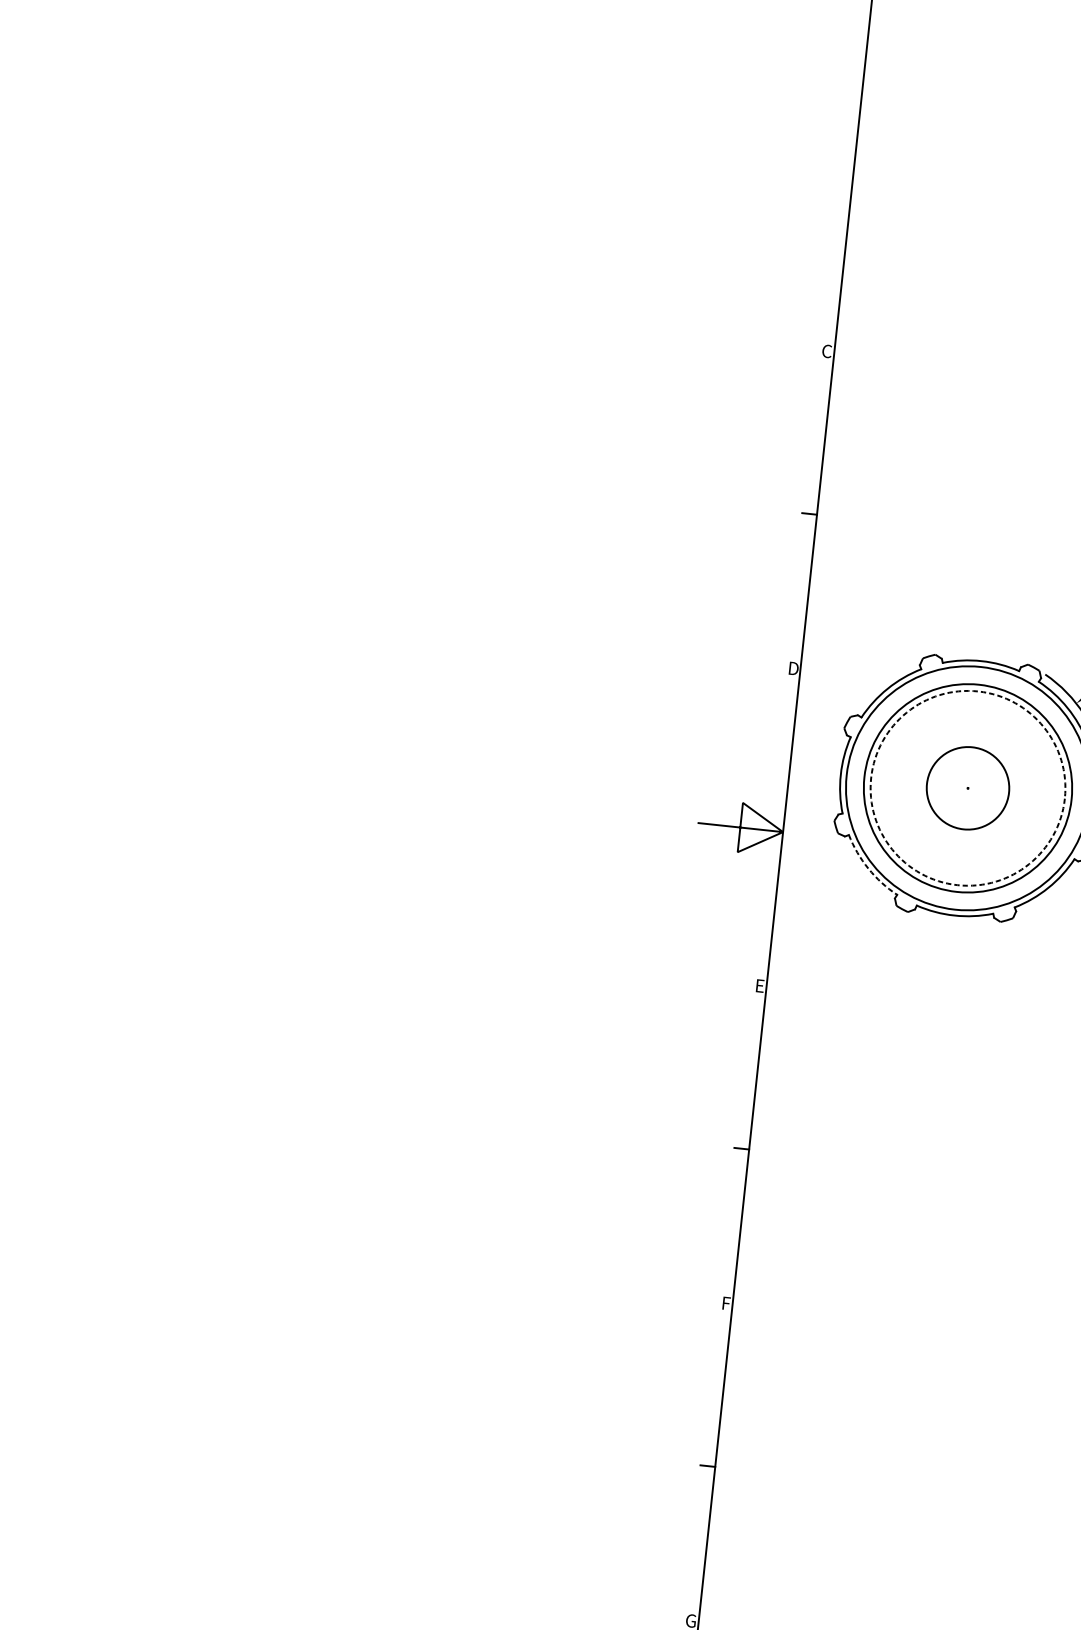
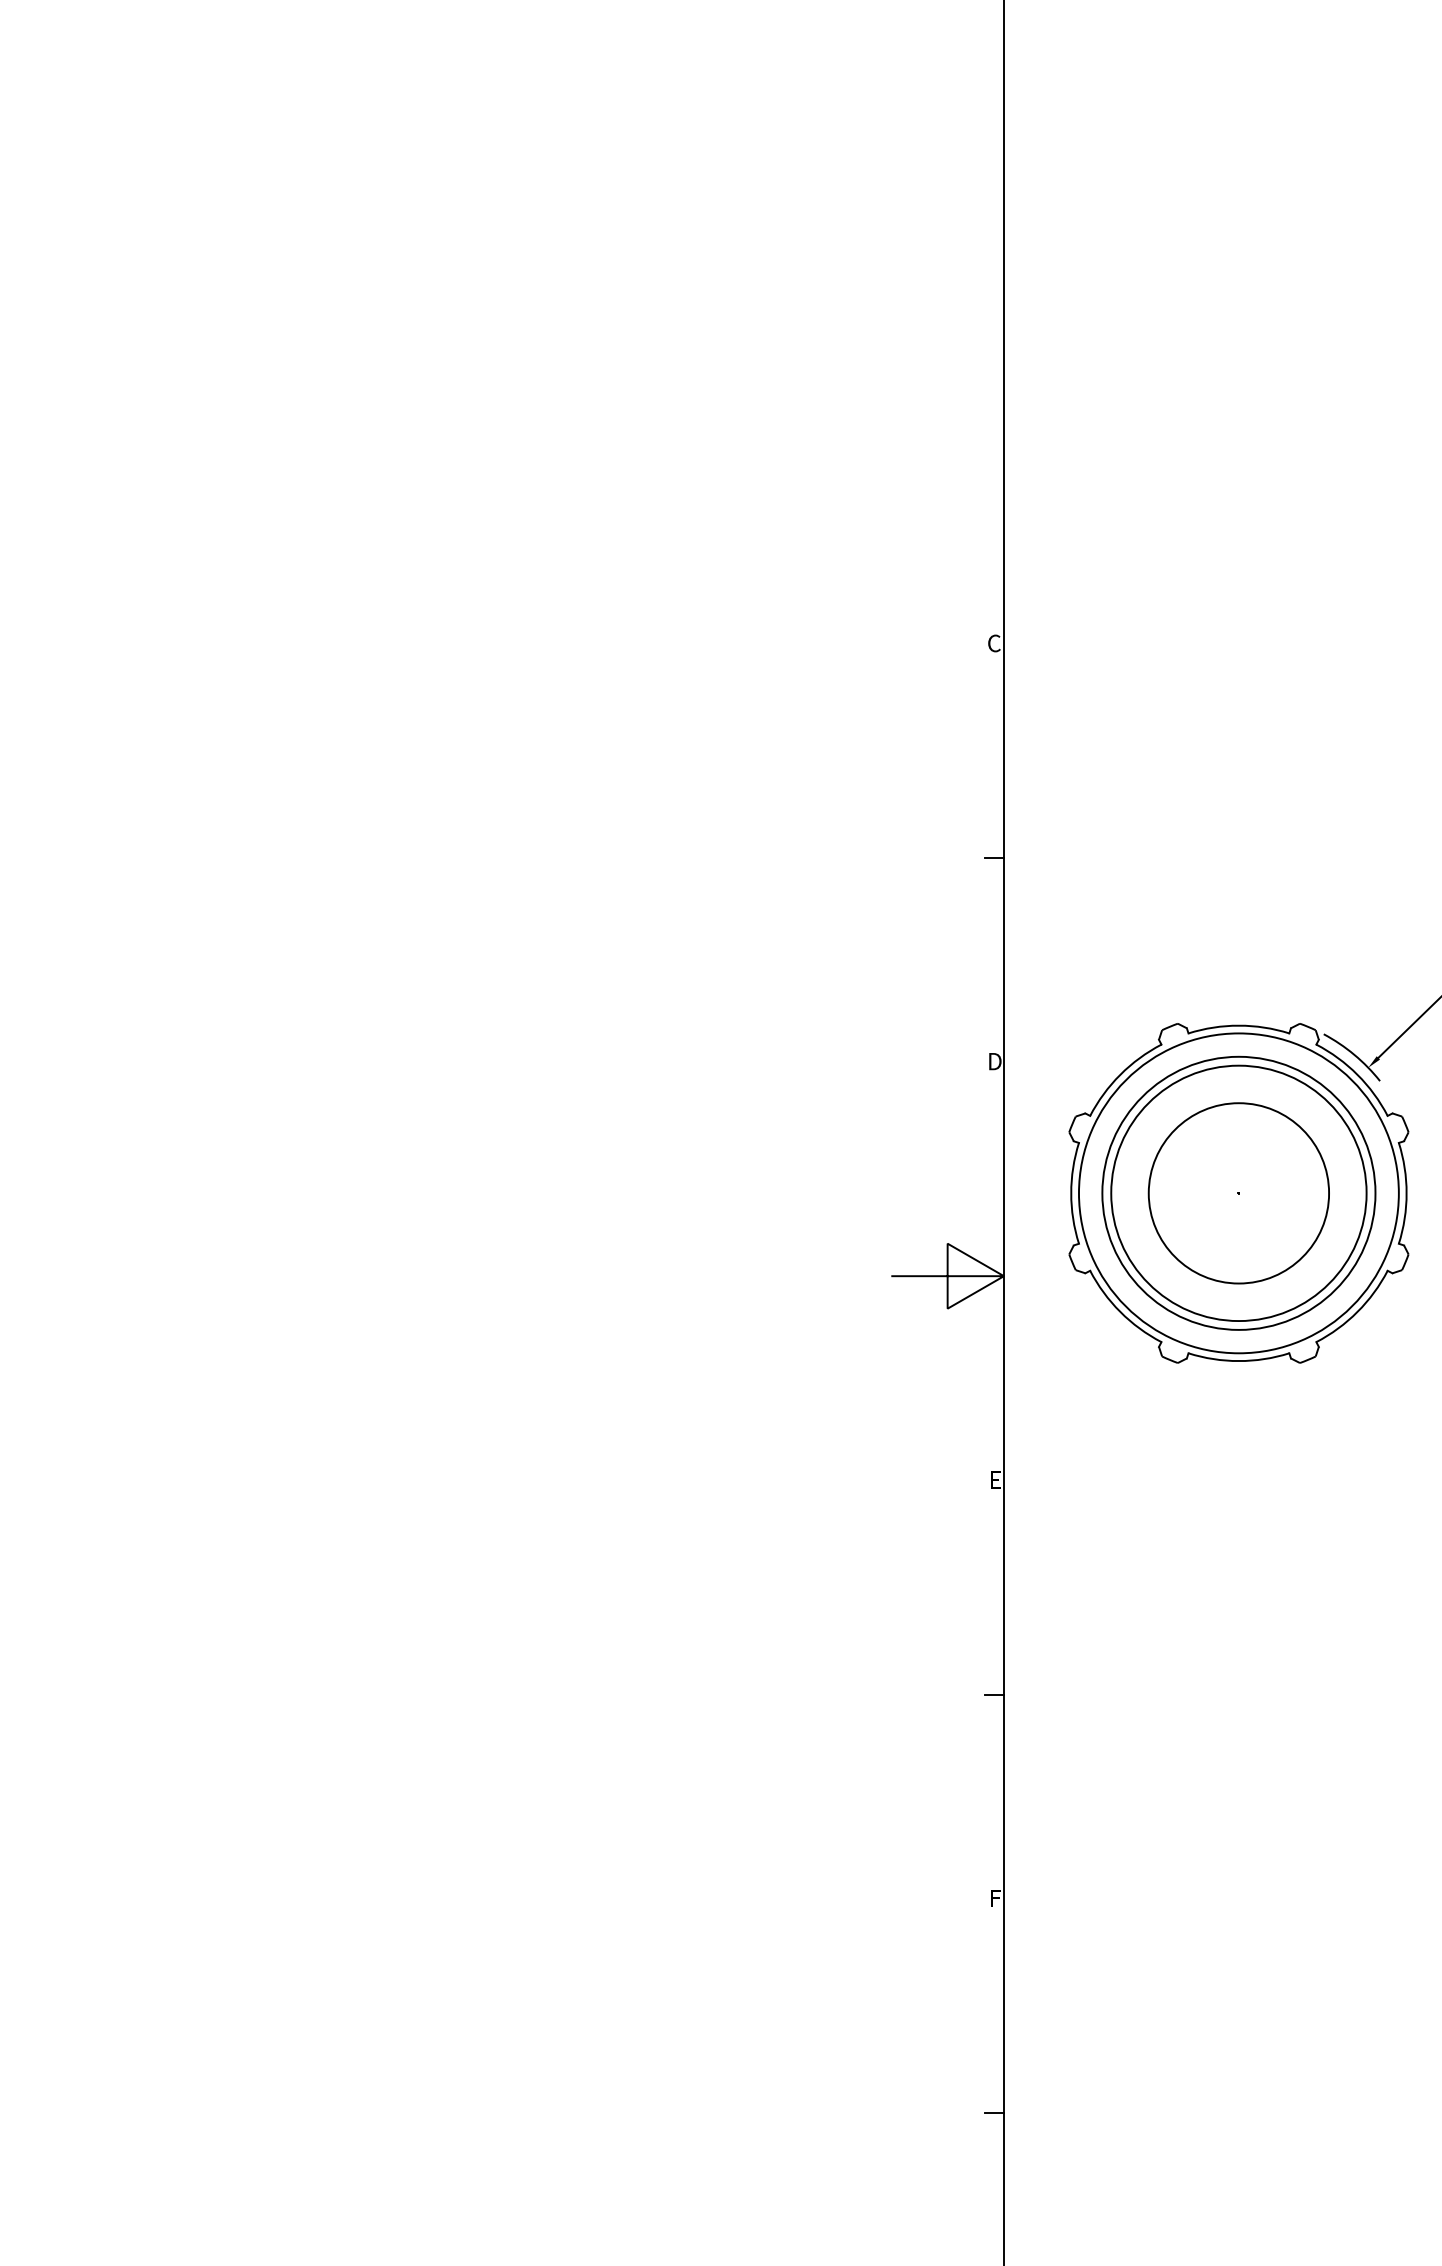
circle: (967, 788) -> (1238, 1193), dashed -> solid
circle: (967, 788) -> (1238, 1193), size x1.67
arc: (868, 868) -> (1120, 1311), dashed -> solid

